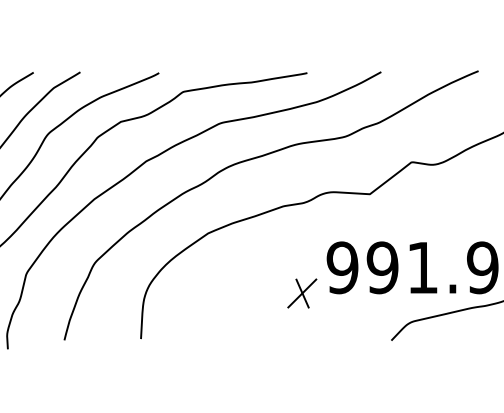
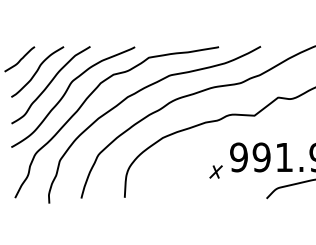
part: (301, 292) -> (215, 171), size x0.71

